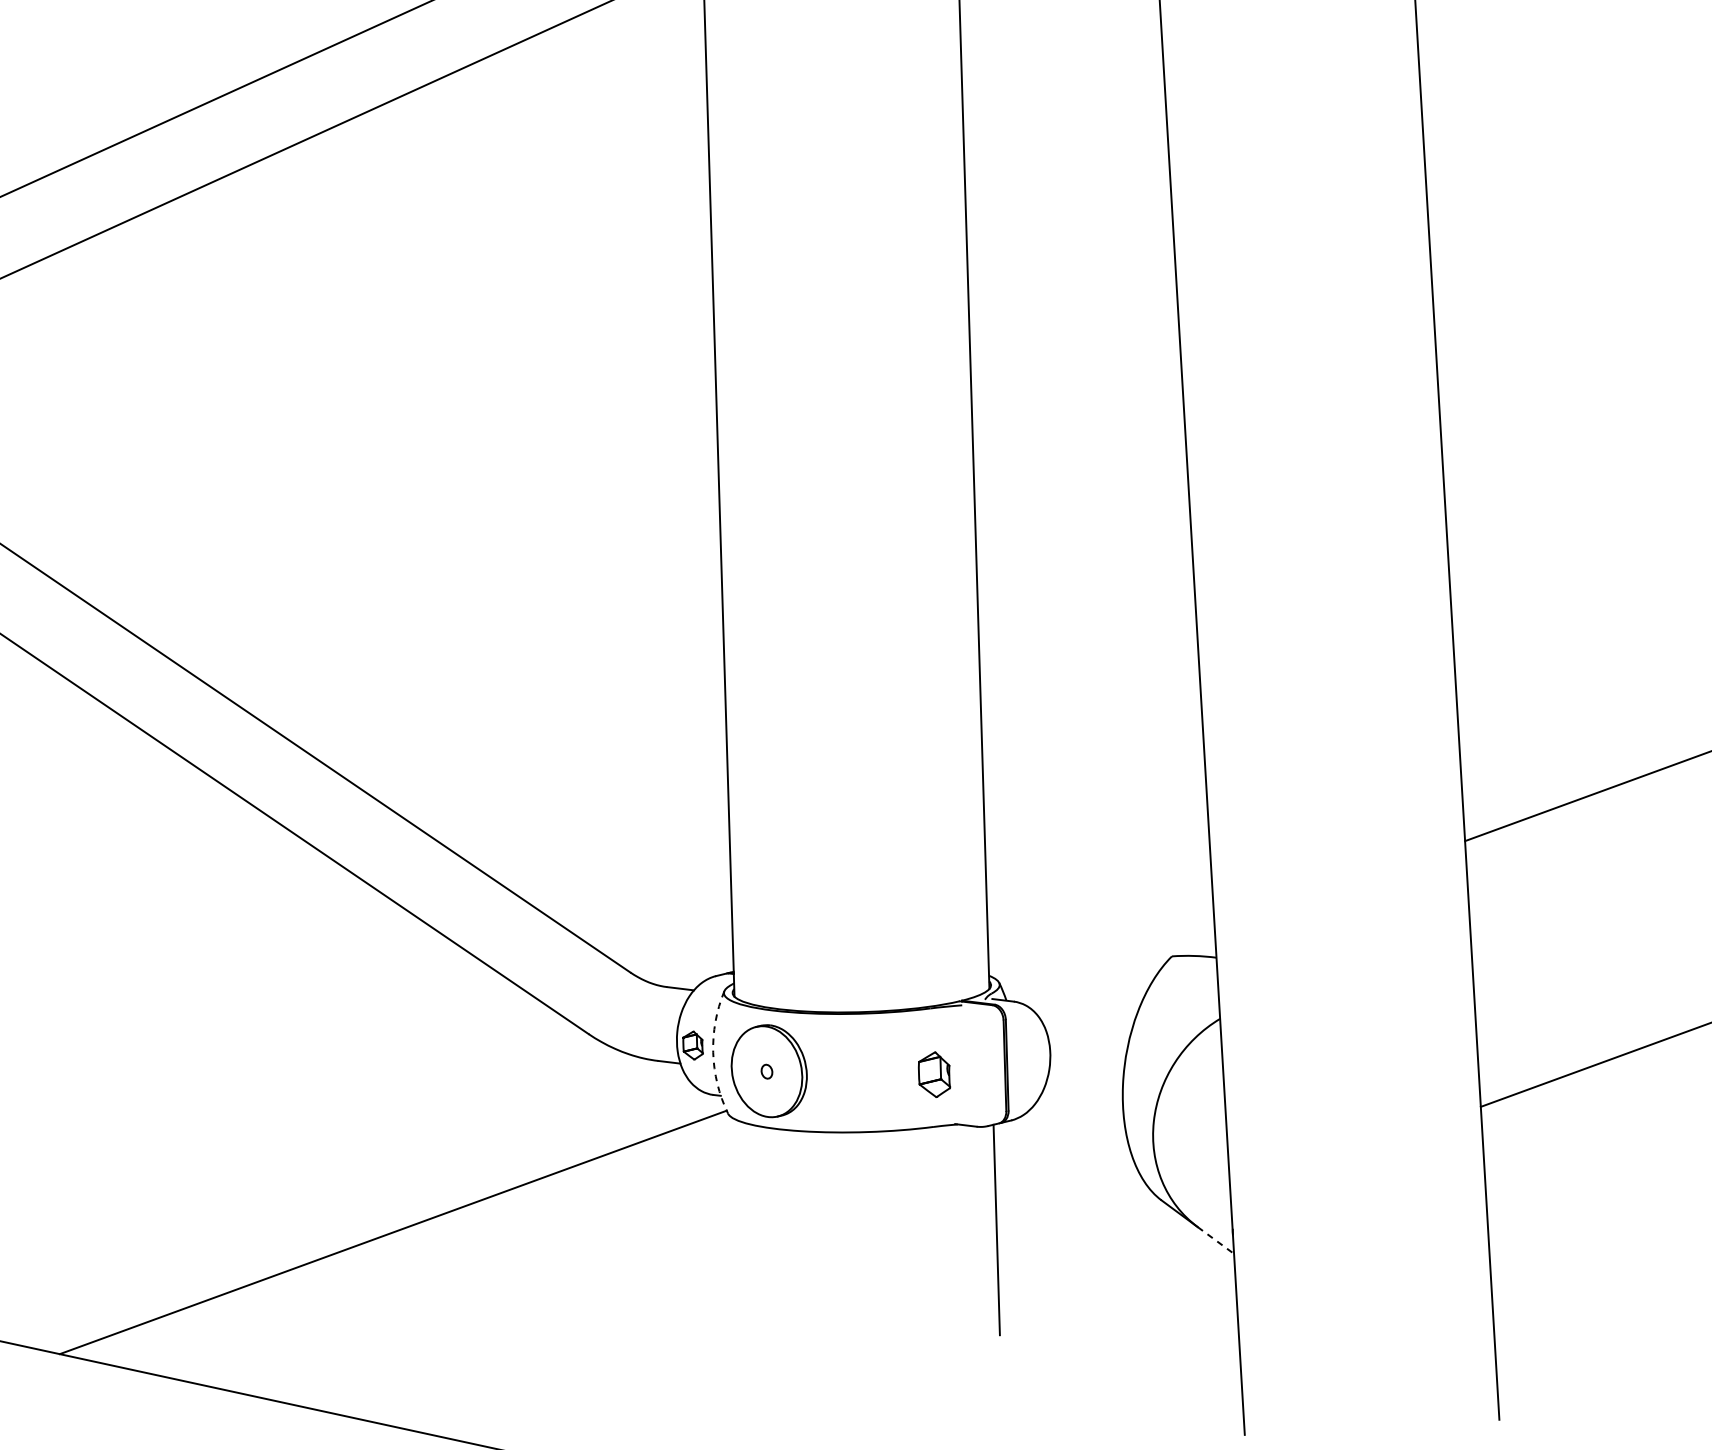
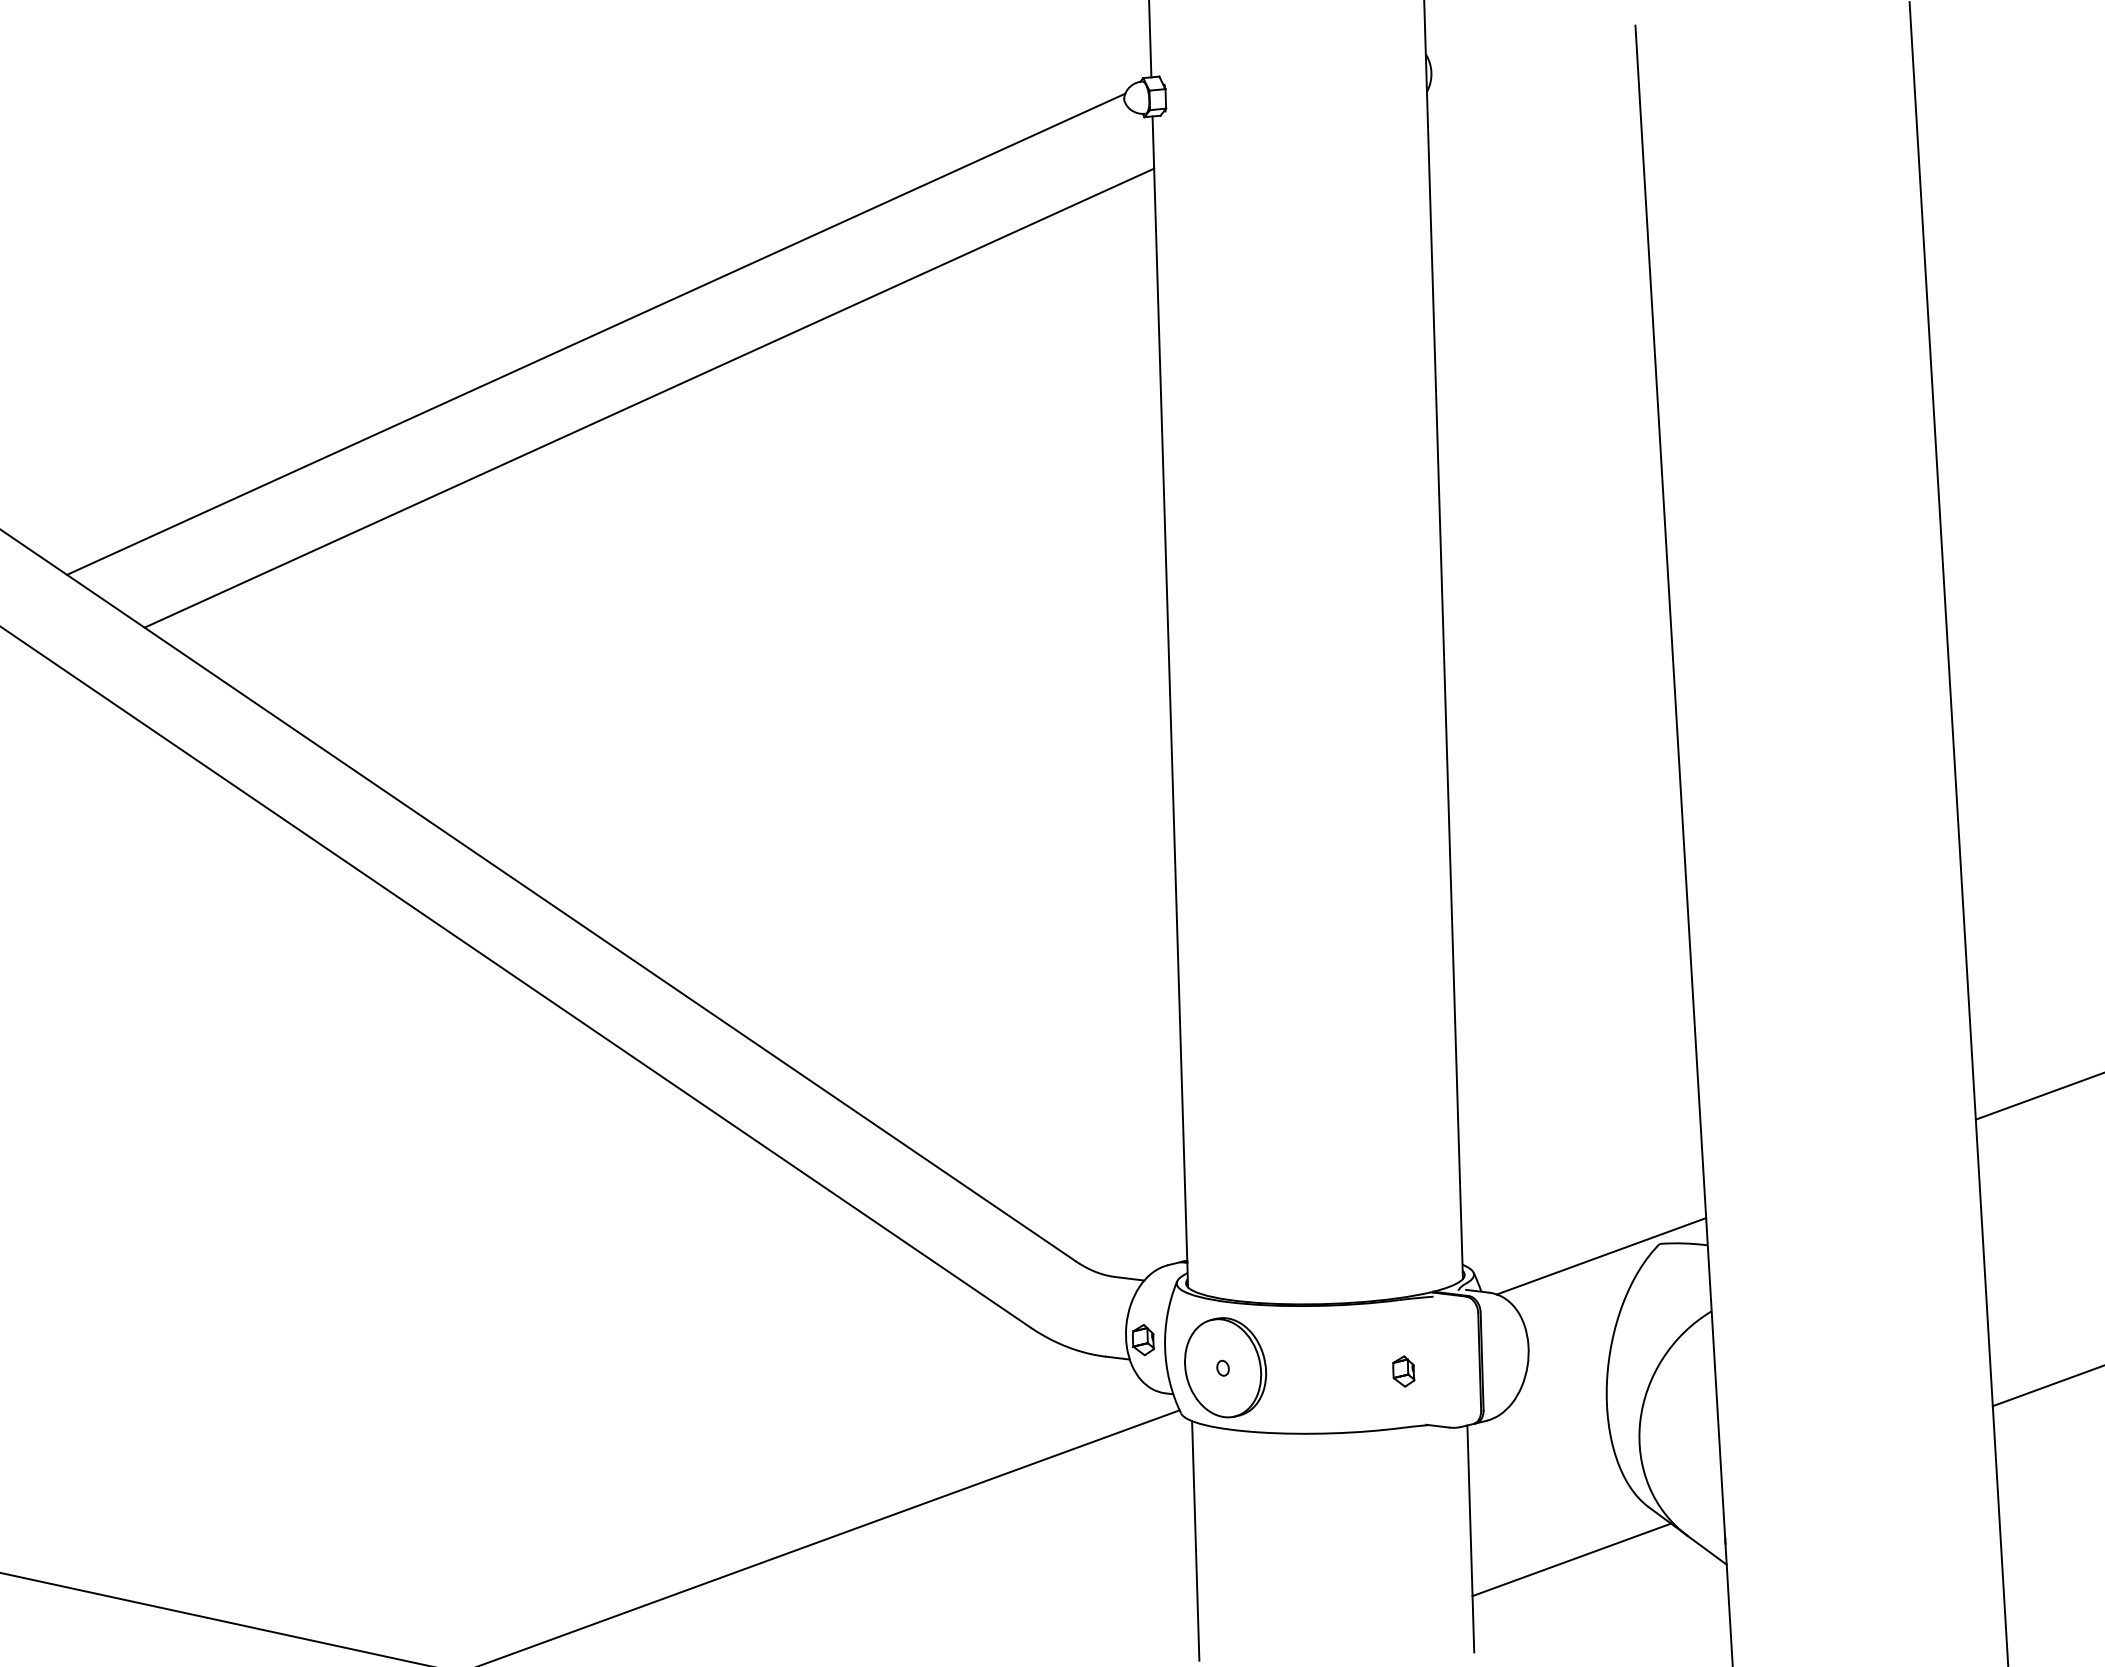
line: (1117, 968) -> (1601, 1256), added
arc: (713, 1052) -> (1165, 1347), dashed -> solid
part: (934, 1074) -> (1403, 1371), size x0.62
line: (741, 1231) -> (1195, 1540), added
line: (1216, 1240) -> (1707, 1550), dashed -> solid
line: (1090, 1249) -> (1571, 1559), added

